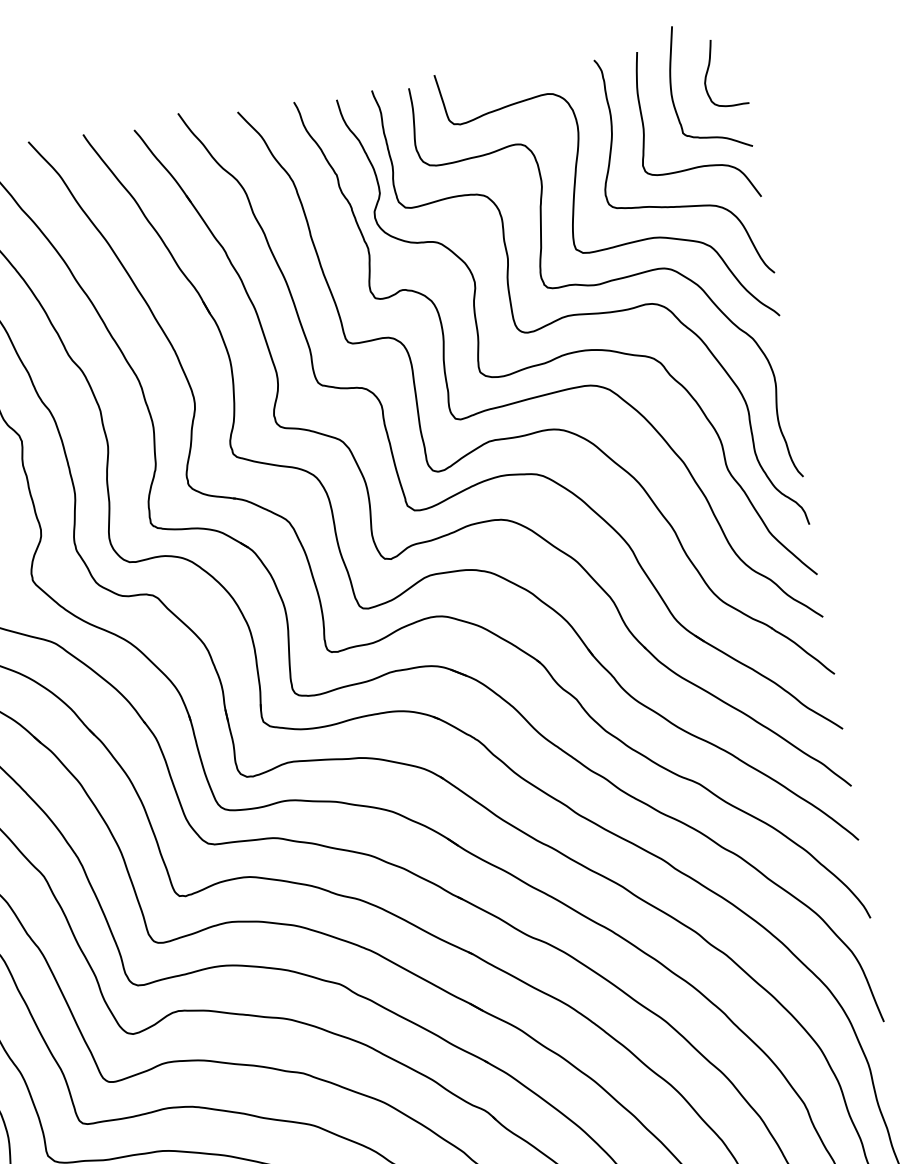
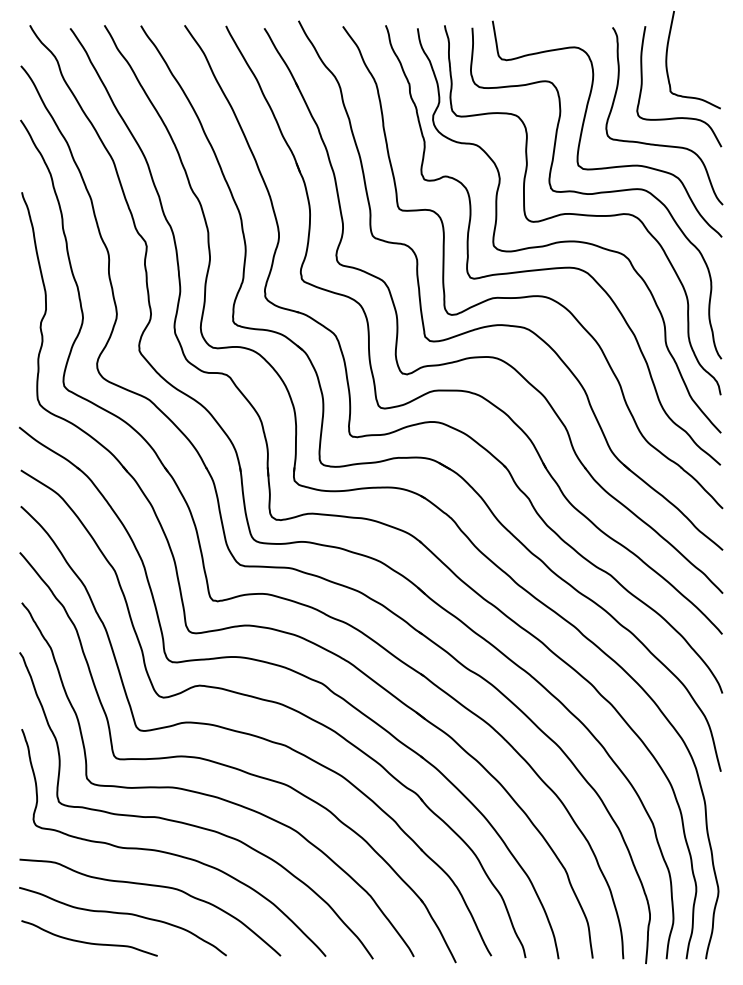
curve: (709, 68) -> (697, 46), removed

